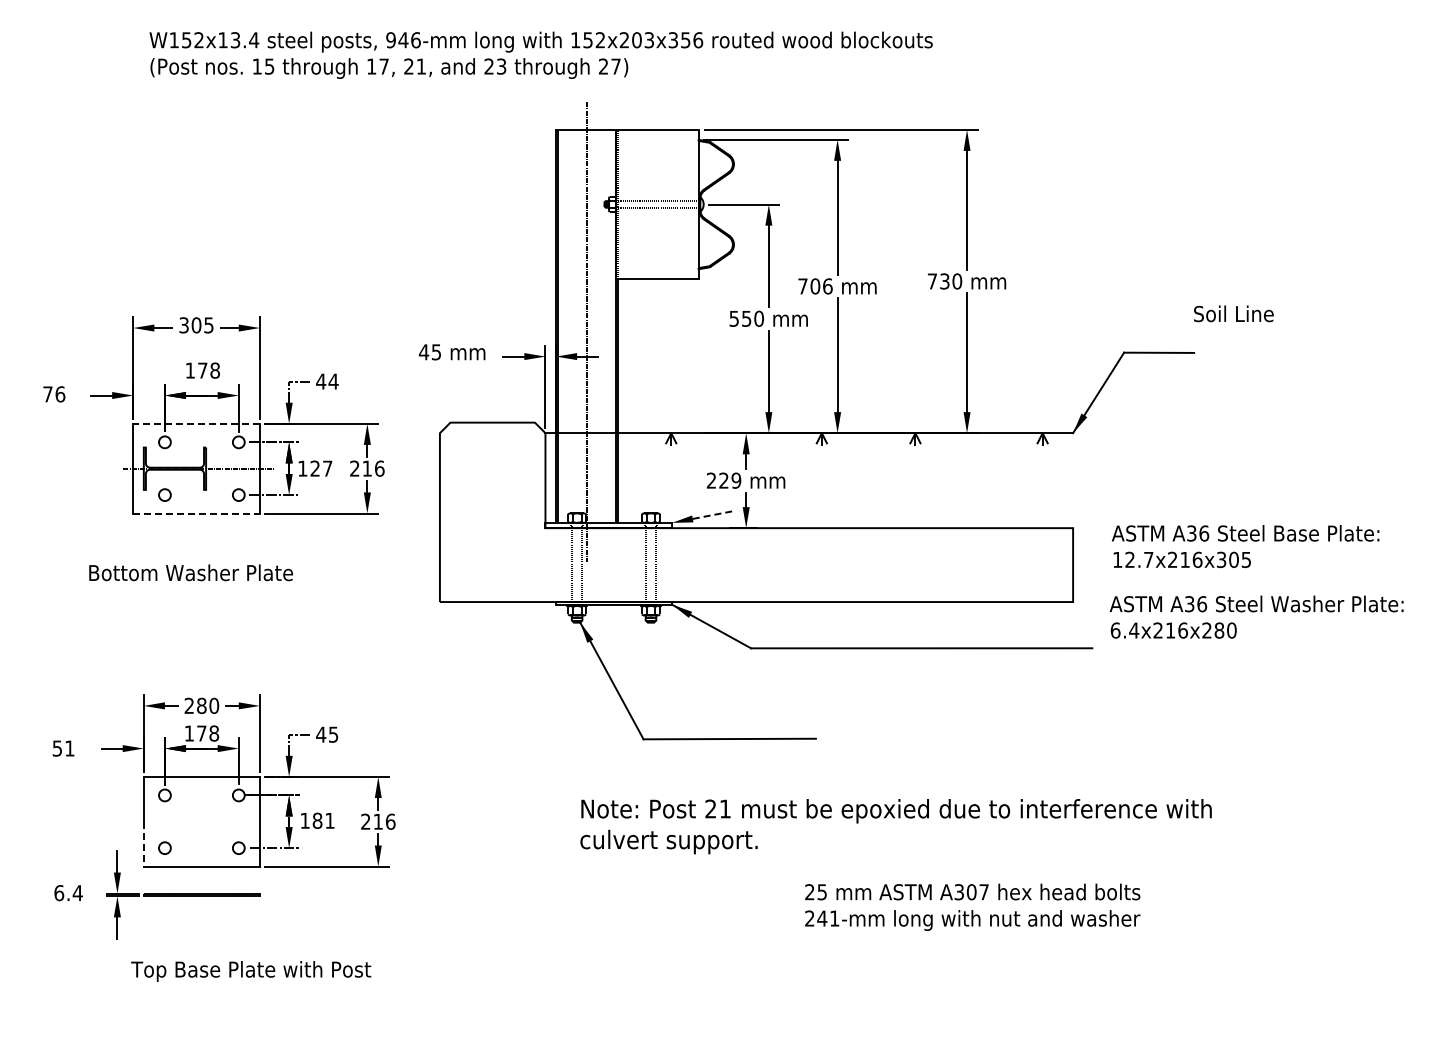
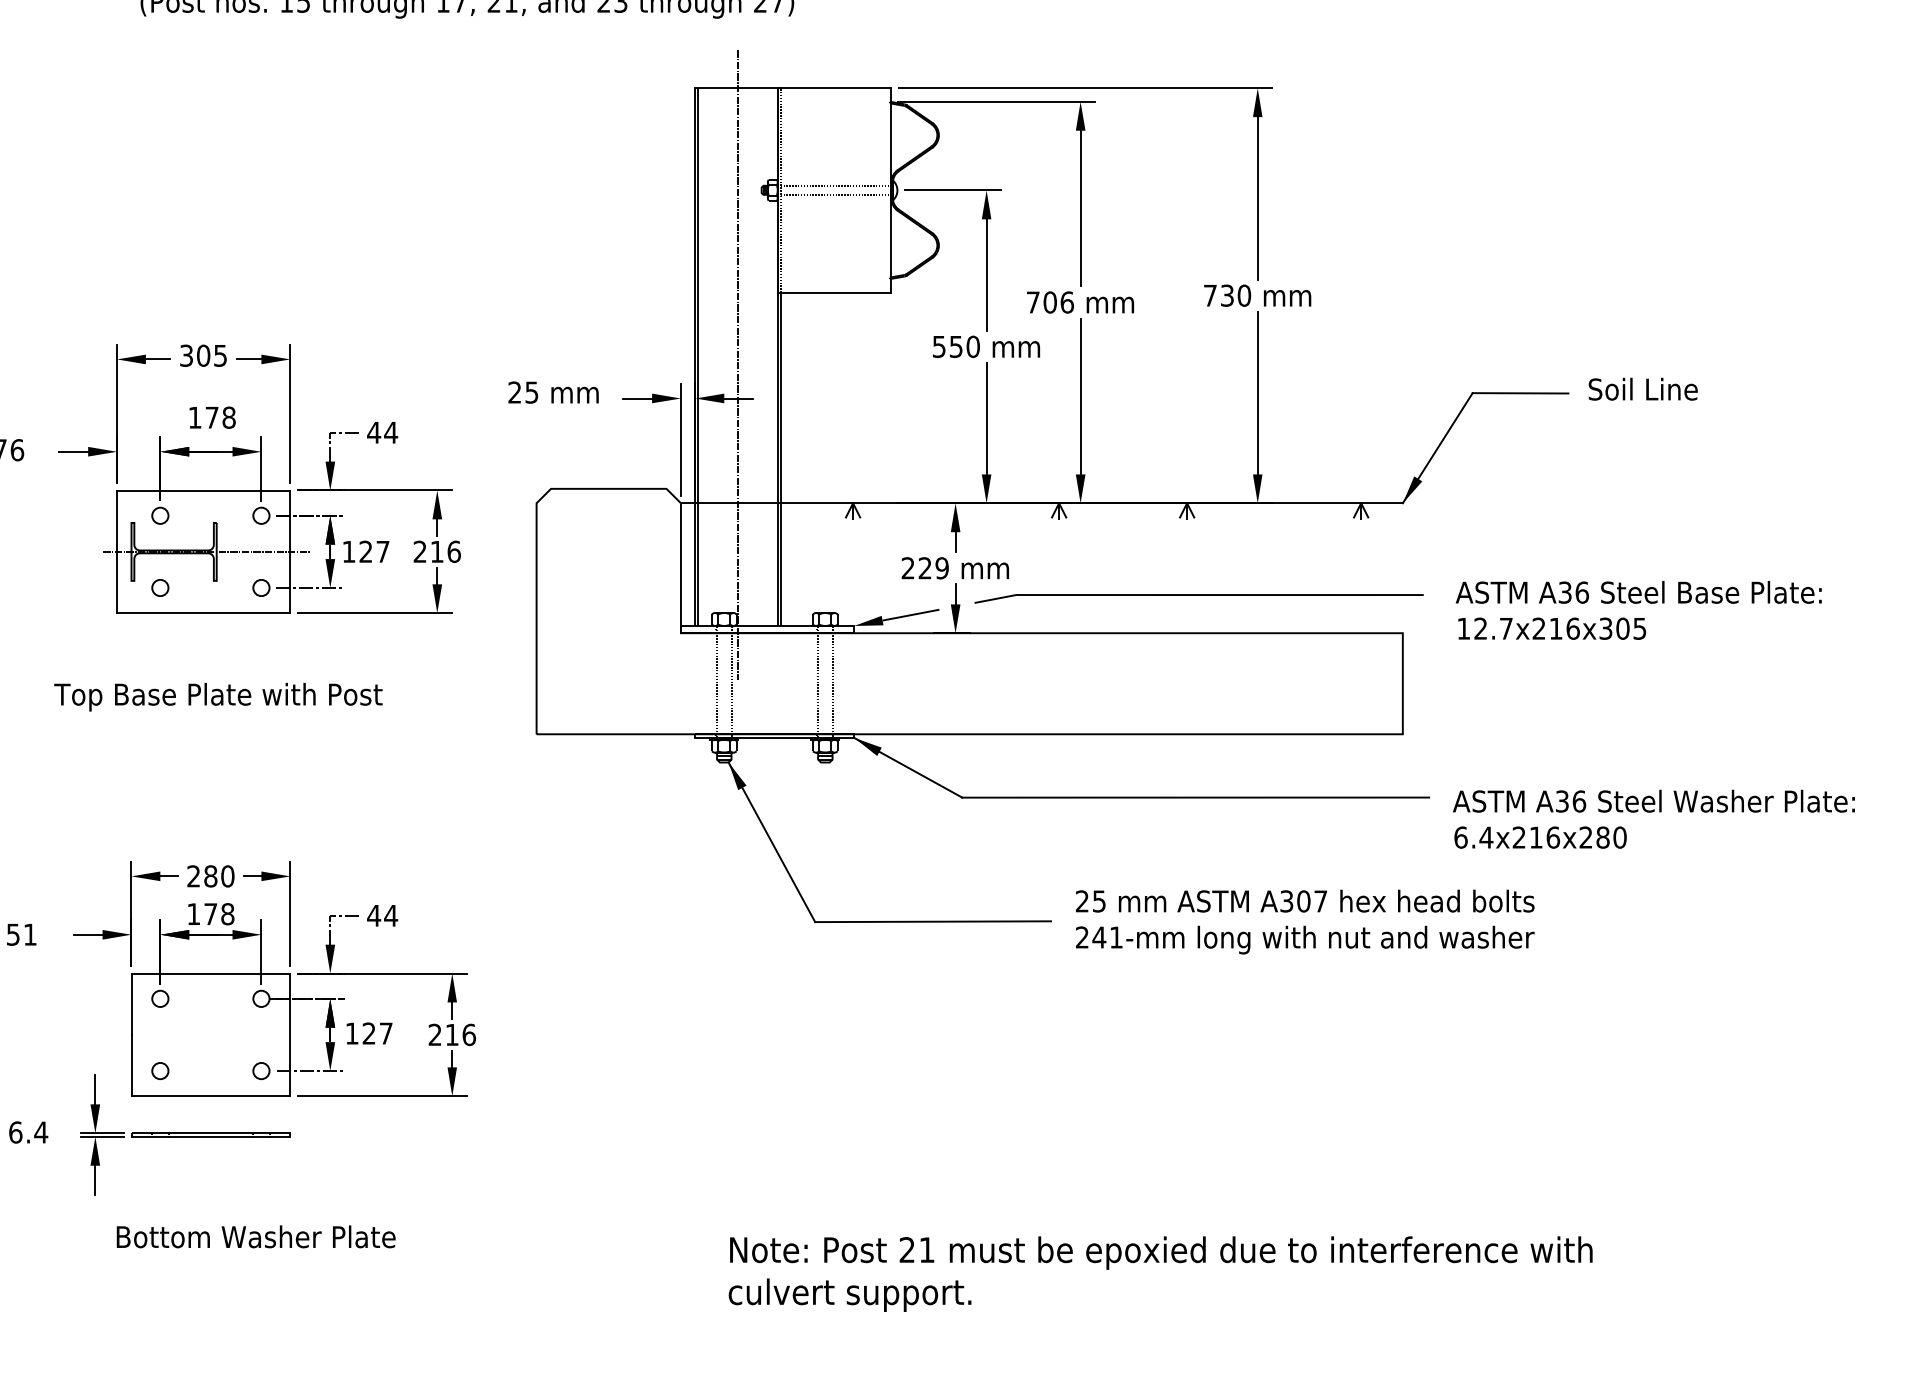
text: (1233, 313) -> (1642, 388), moved
text: (423, 352) -> (514, 392), 45 -> 25
line: (196, 423) -> (203, 490), dashed -> solid
line: (924, 501) -> (1199, 596), added
line: (197, 513) -> (204, 613), dashed -> solid
line: (714, 514) -> (912, 614), dashed -> solid
text: (1245, 546) -> (1638, 610), moved
text: (207, 574) -> (218, 696), Bottom Washer Plate -> Top Base Plate with Post
text: (1256, 616) -> (1653, 818), moved
text: (333, 734) -> (390, 915), 45 -> 44
text: (323, 820) -> (377, 1033), 181 -> 127
text: (895, 826) -> (1159, 1273), moved
line: (143, 844) -> (131, 1065), dashed -> solid
text: (972, 906) -> (1304, 920), moved
text: (251, 971) -> (278, 1239), Top Base Plate with Post -> Bottom Washer Plate

